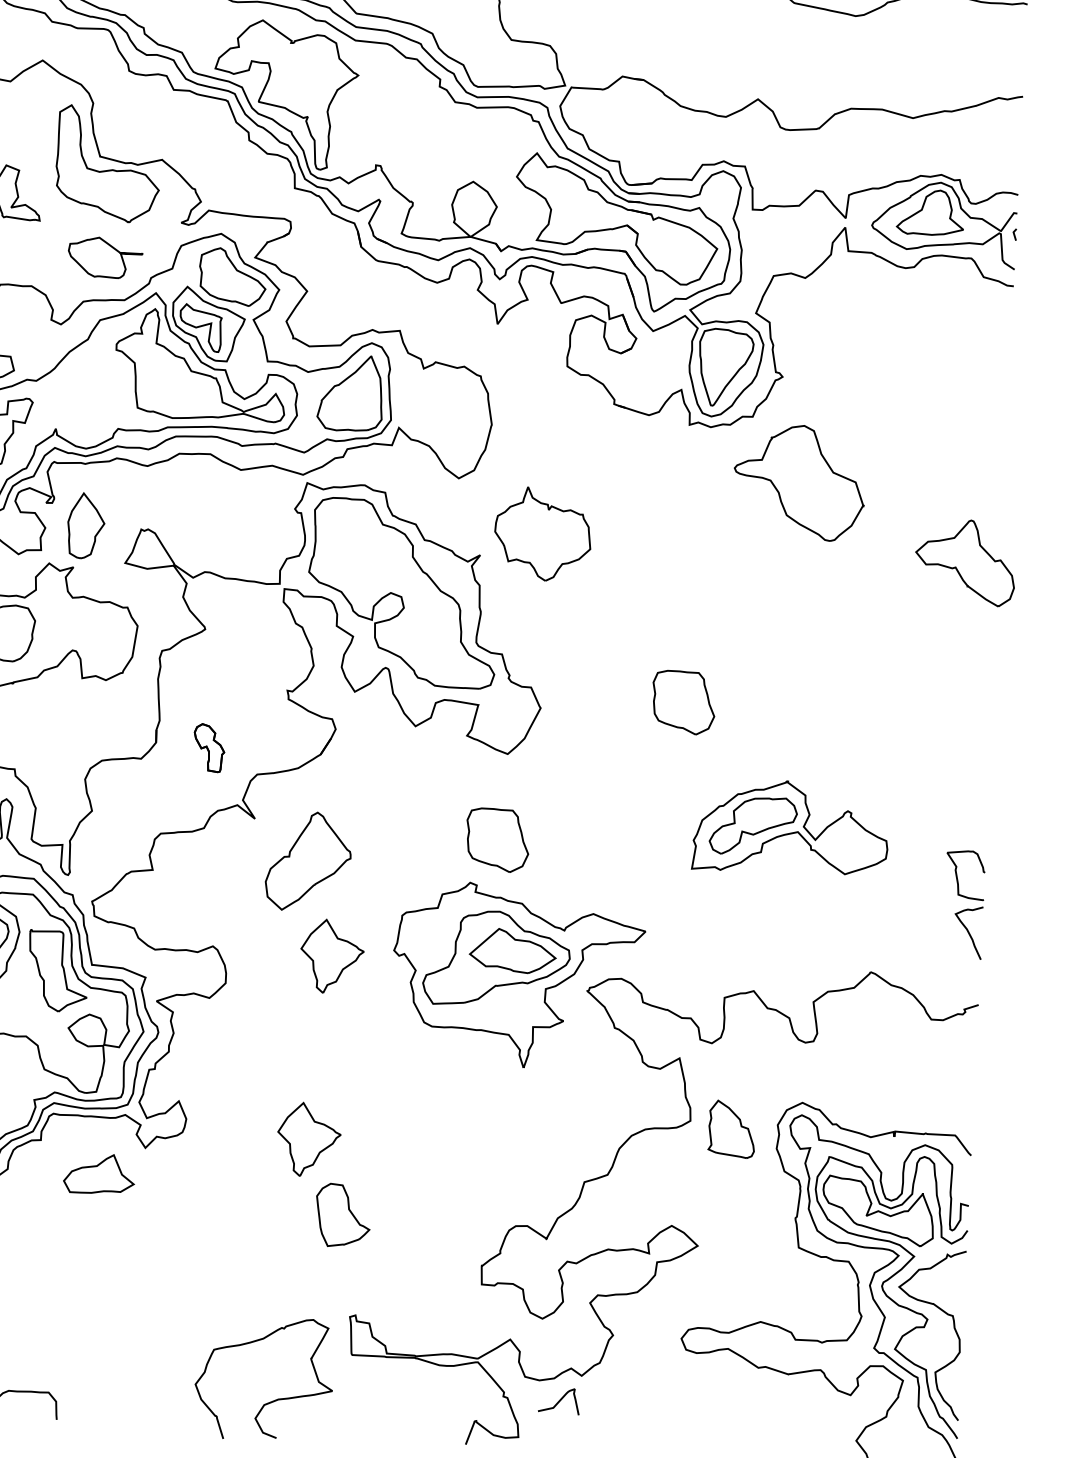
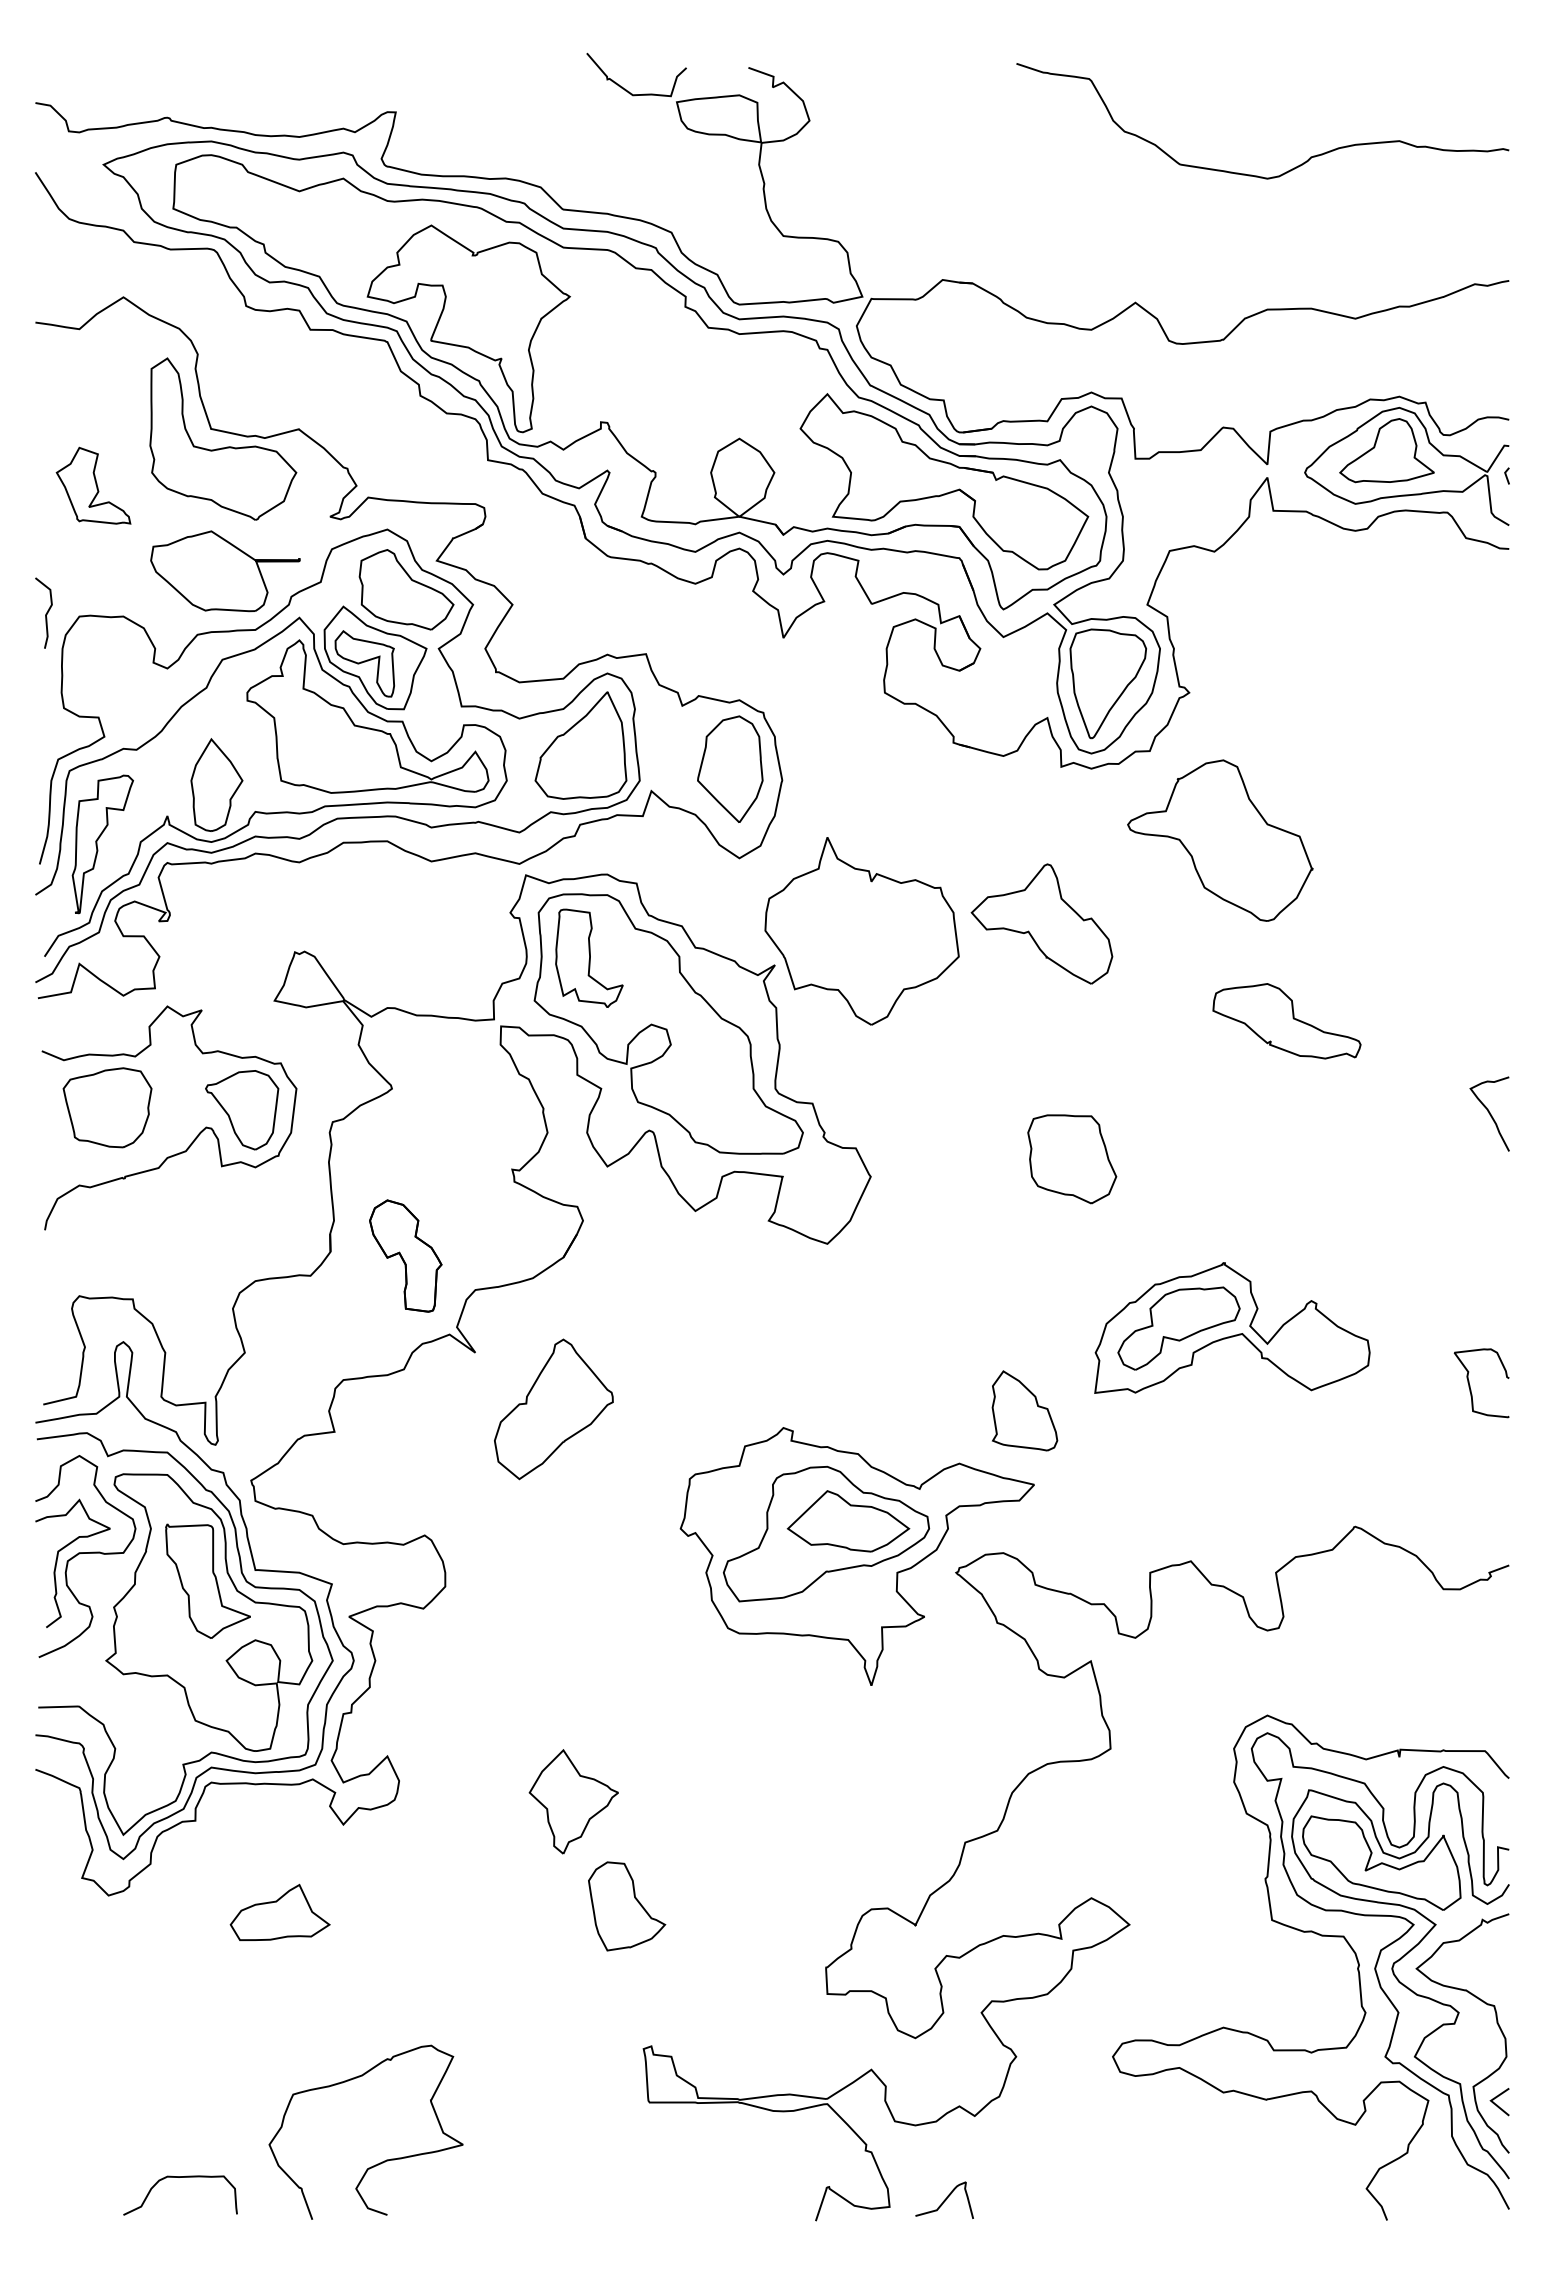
part: (105, 257) -> (225, 571), size x1.43
part: (455, 414) -> (730, 768), added
part: (85, 525) -> (216, 784), moved
part: (542, 534) -> (861, 931), size x1.43
part: (349, 543) -> (589, 957), added
part: (965, 562) -> (1041, 923), moved
part: (840, 612) -> (1286, 1021), added
part: (98, 639) -> (242, 1110), added
part: (209, 747) -> (405, 1255), size x1.67
part: (497, 840) -> (819, 1366), removed
curve: (968, 932) -> (1489, 1113), moved
part: (332, 956) -> (593, 1541), removed
part: (731, 1129) -> (1024, 1410), moved
part: (98, 1173) -> (279, 1912), moved
line: (951, 1385) -> (1497, 2104), added
curve: (272, 1400) -> (379, 2162), moved
curve: (559, 1400) -> (944, 2199), moved

